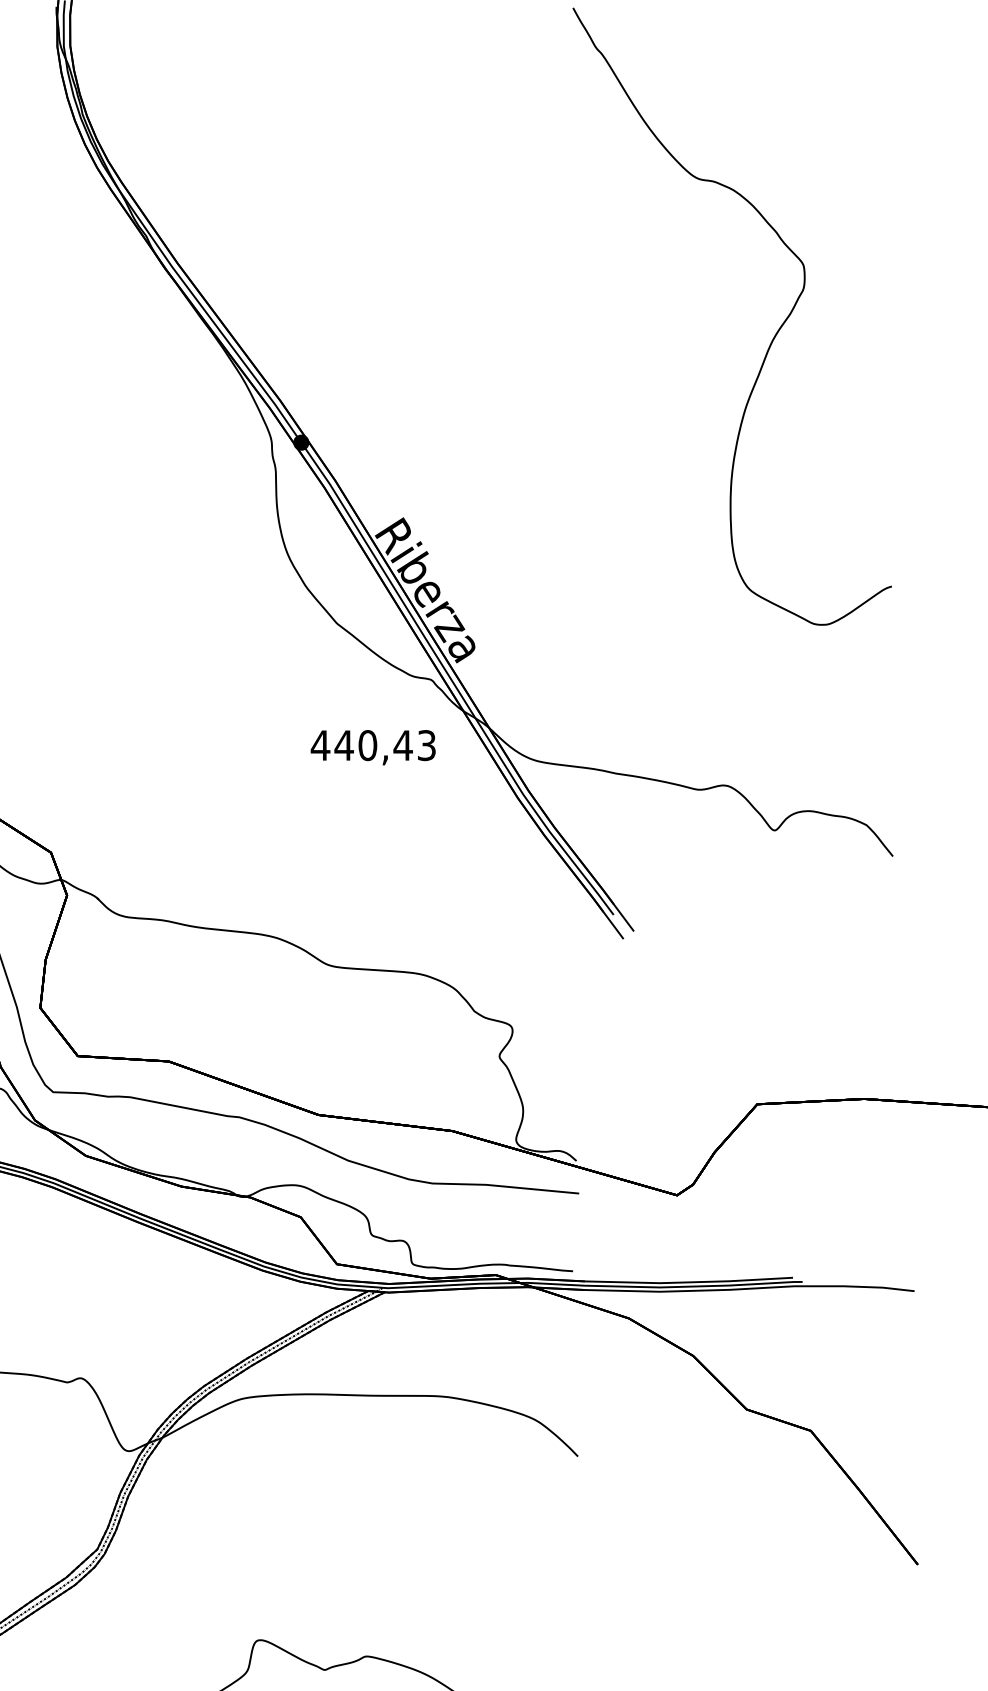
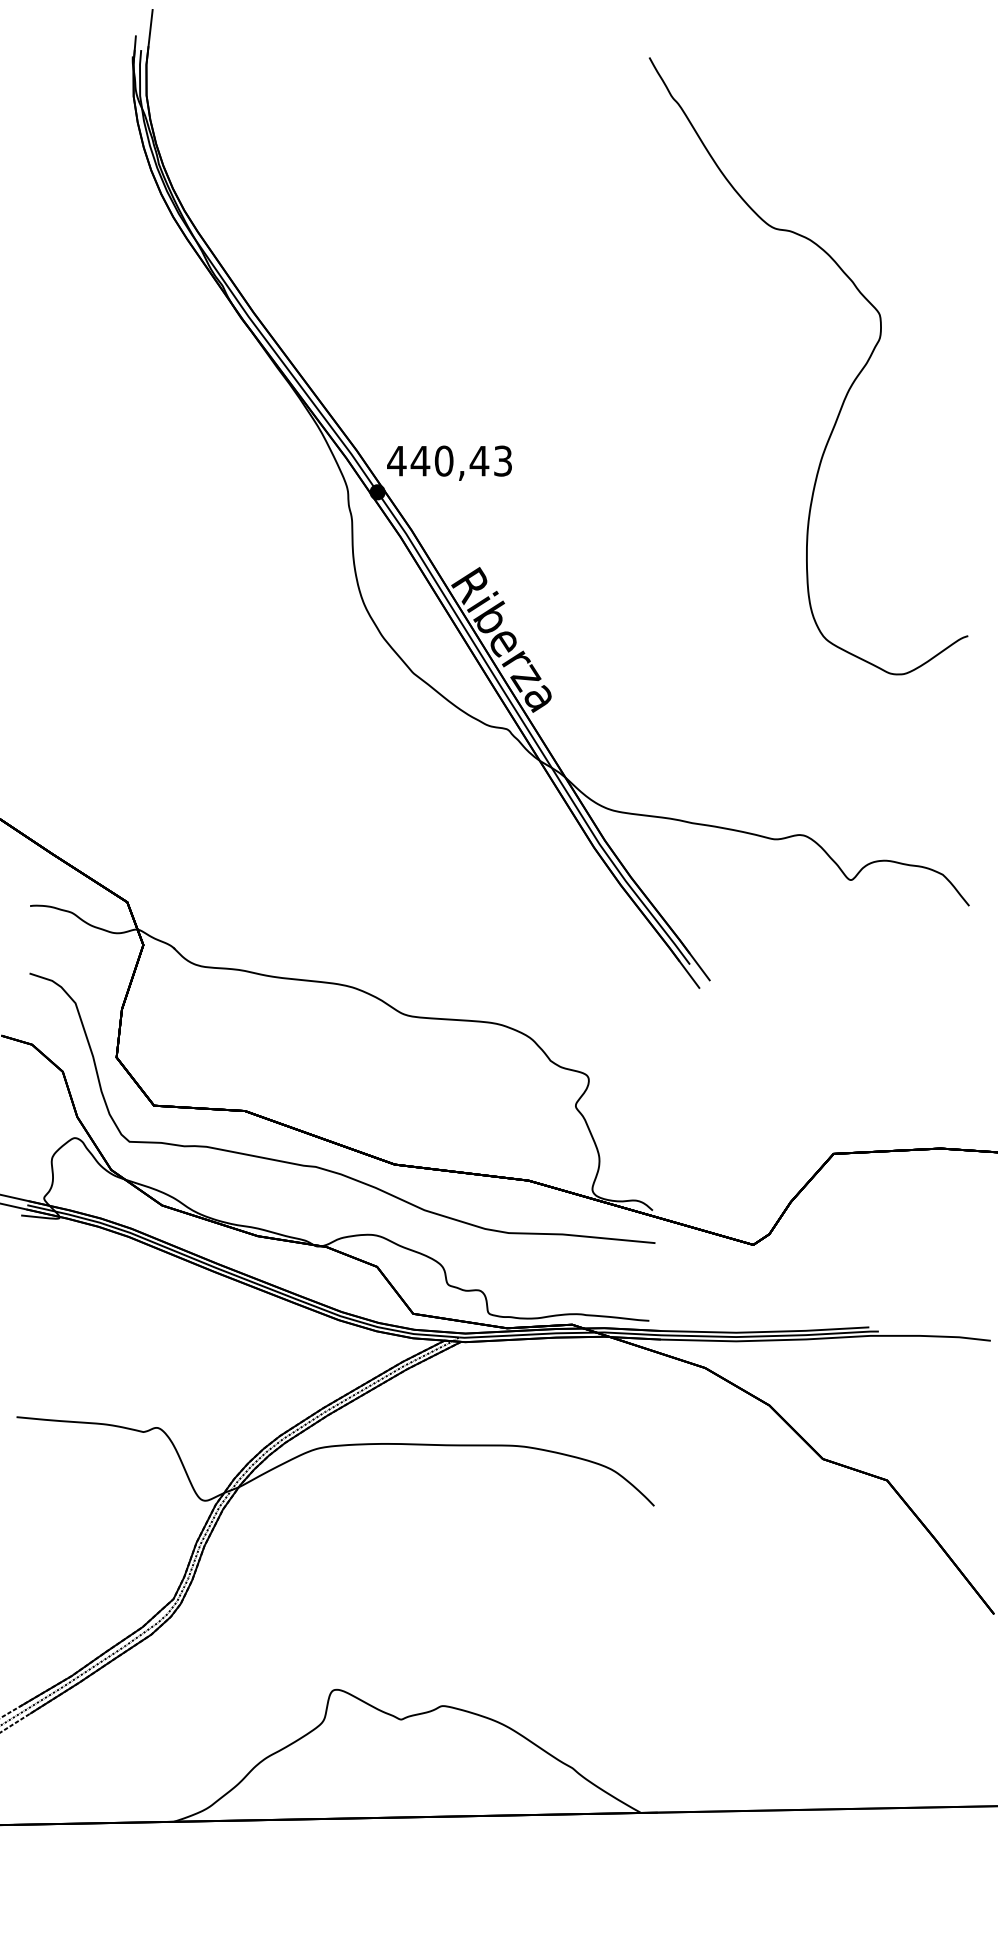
text: (373, 746) -> (449, 462), moved

